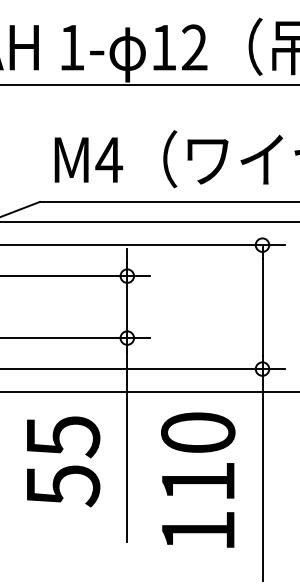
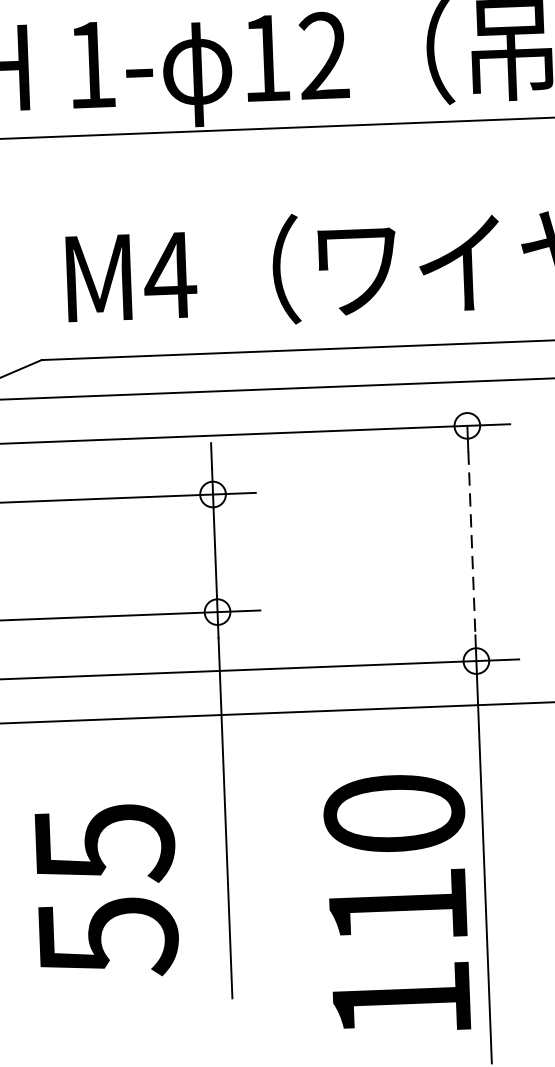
line: (262, 307) -> (471, 544), solid -> dashed
text: (63, 461) -> (106, 890), moved
text: (198, 479) -> (398, 902), moved

